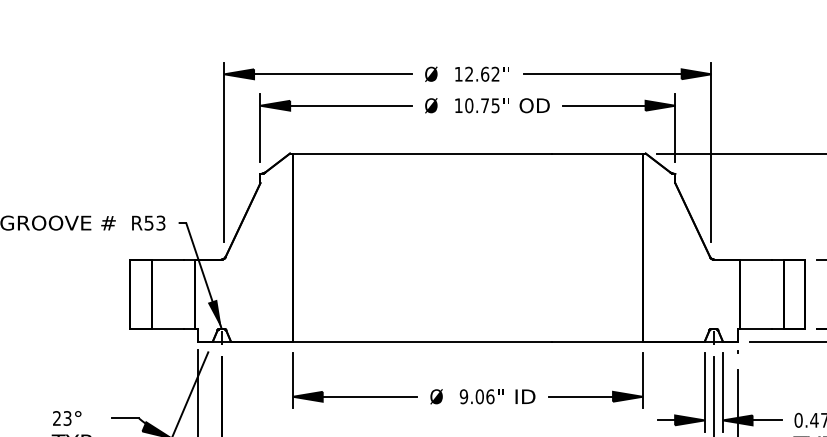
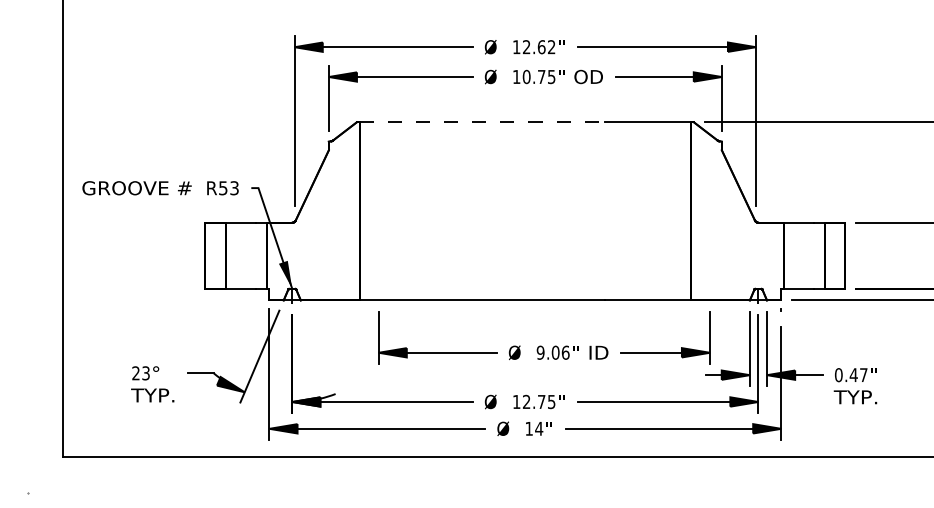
line: (422, 153) -> (482, 122), solid -> dashed
part: (464, 389) -> (541, 345), moved

